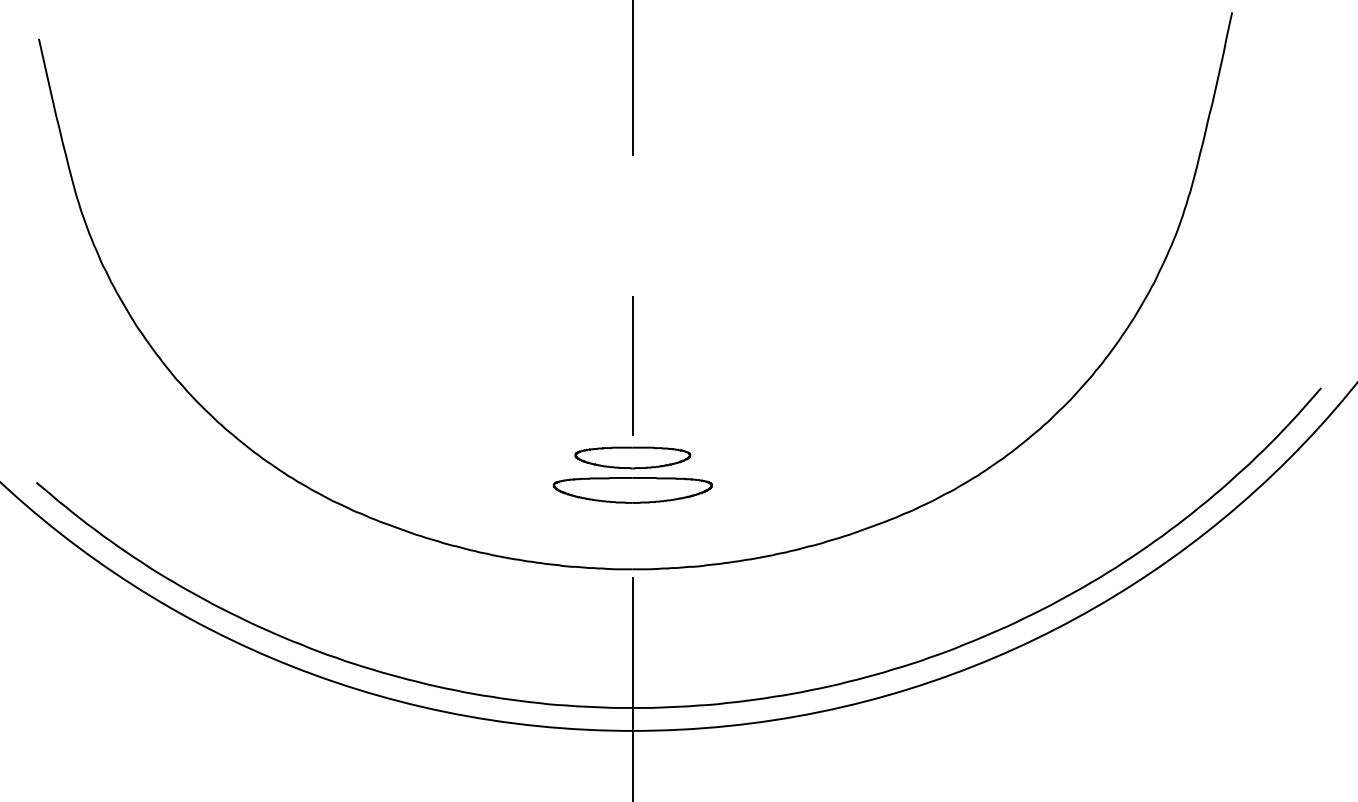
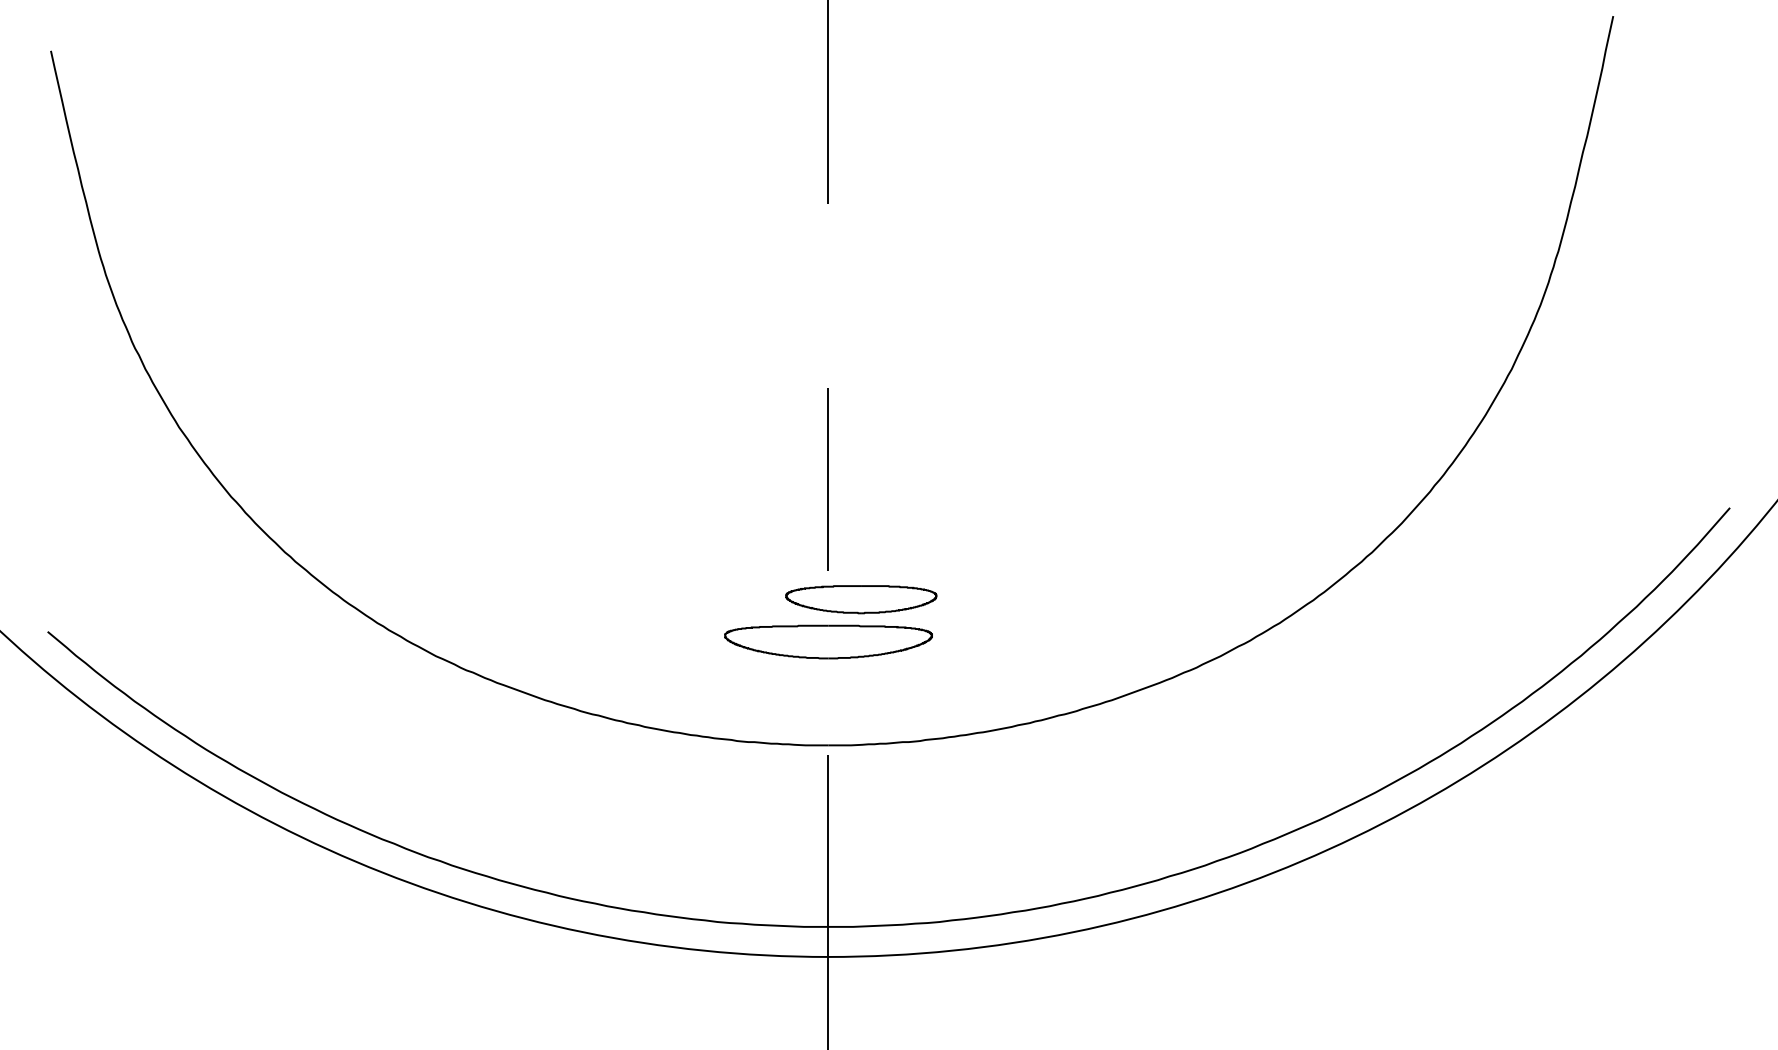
part: (632, 457) -> (860, 598), moved

